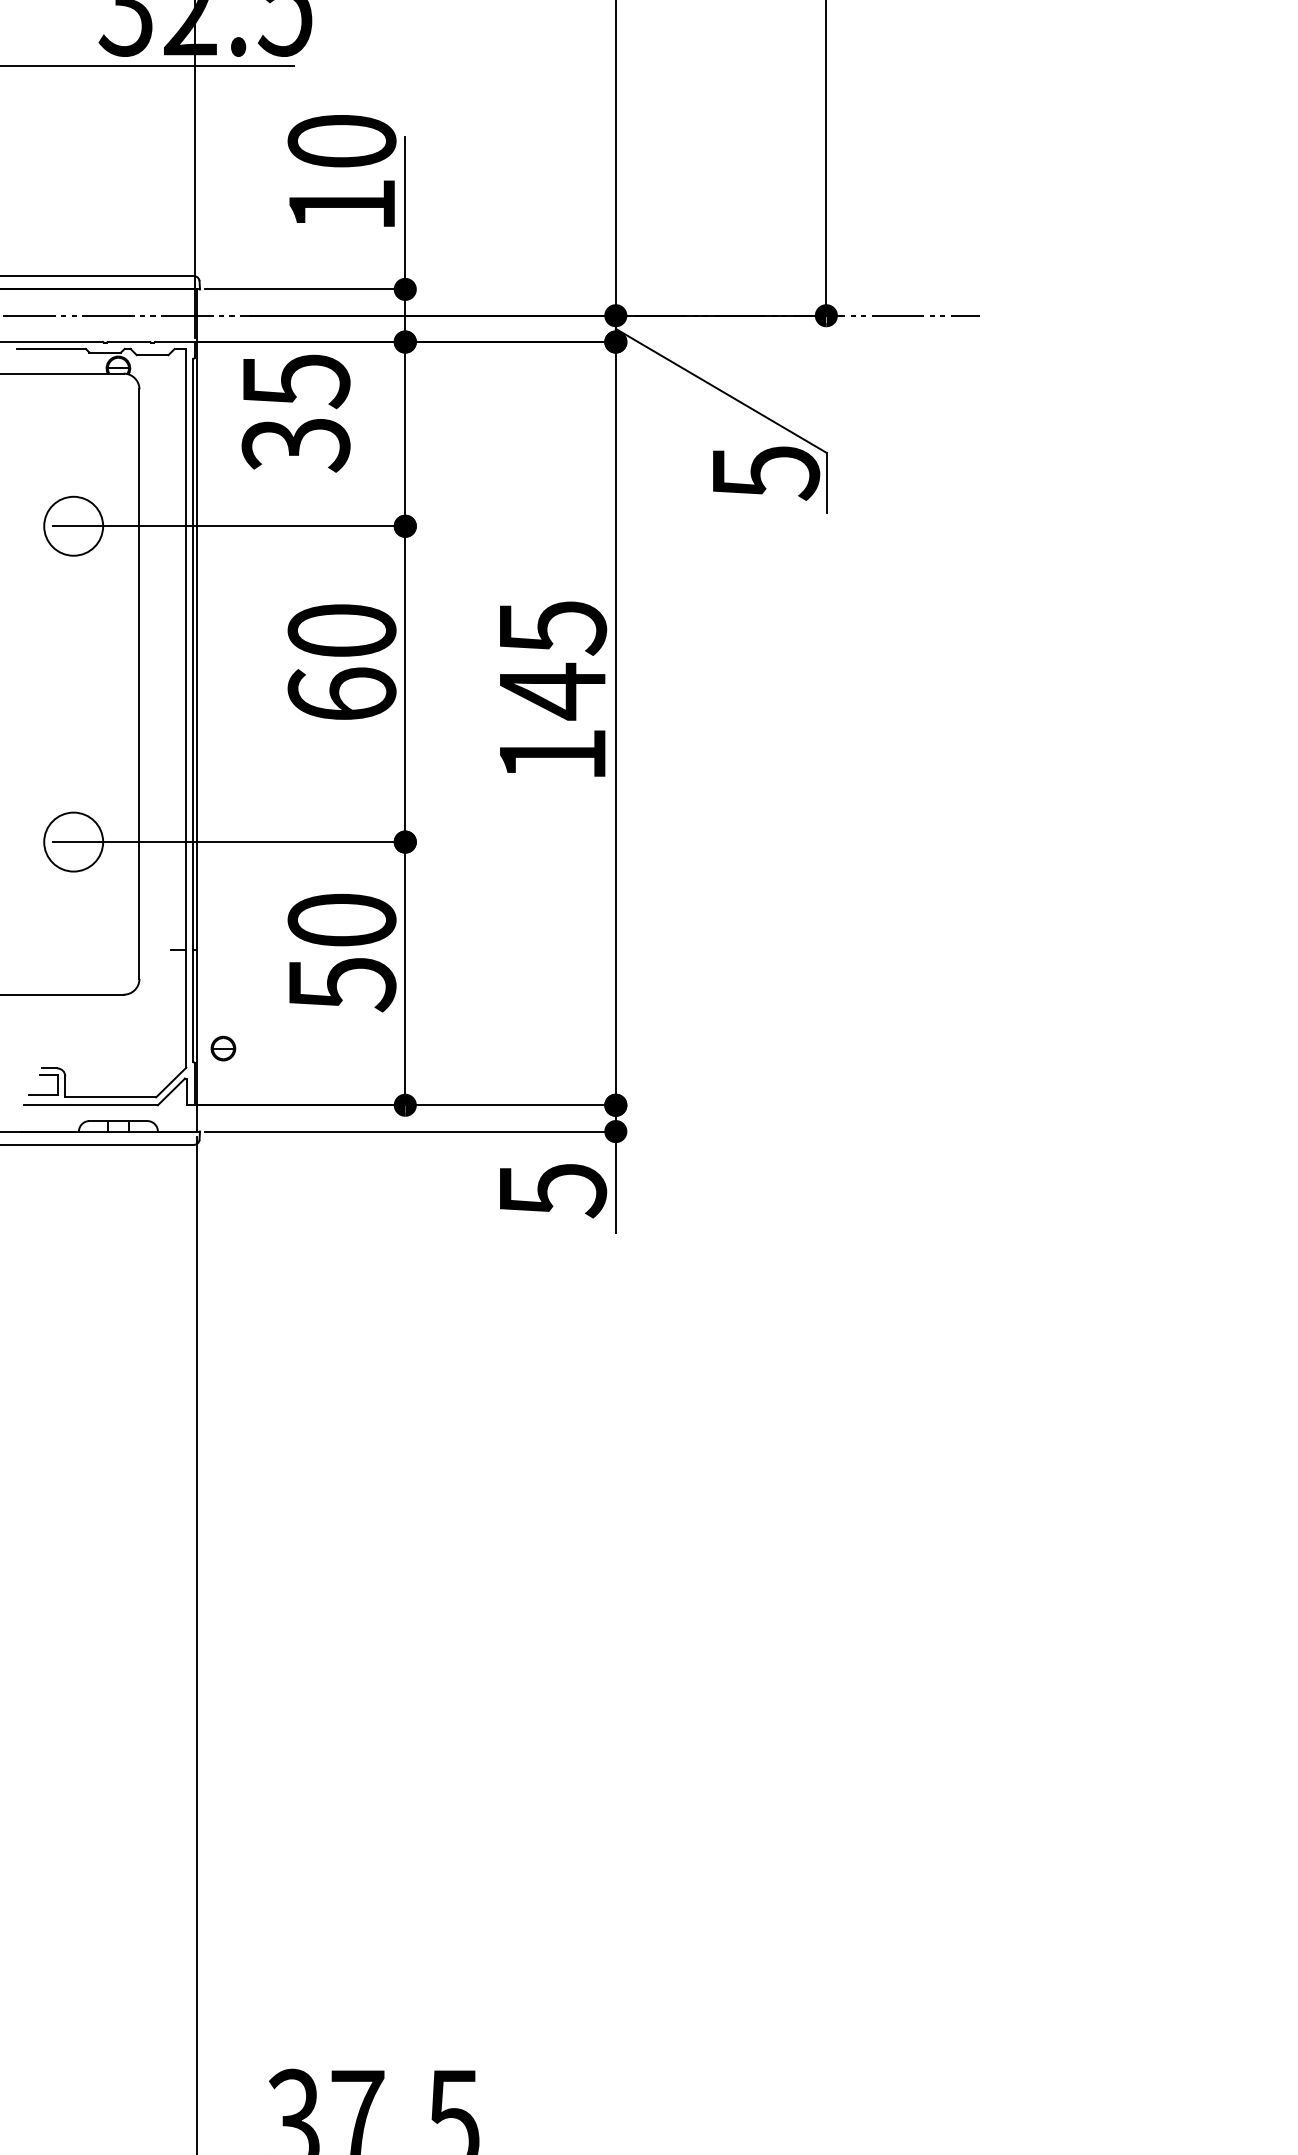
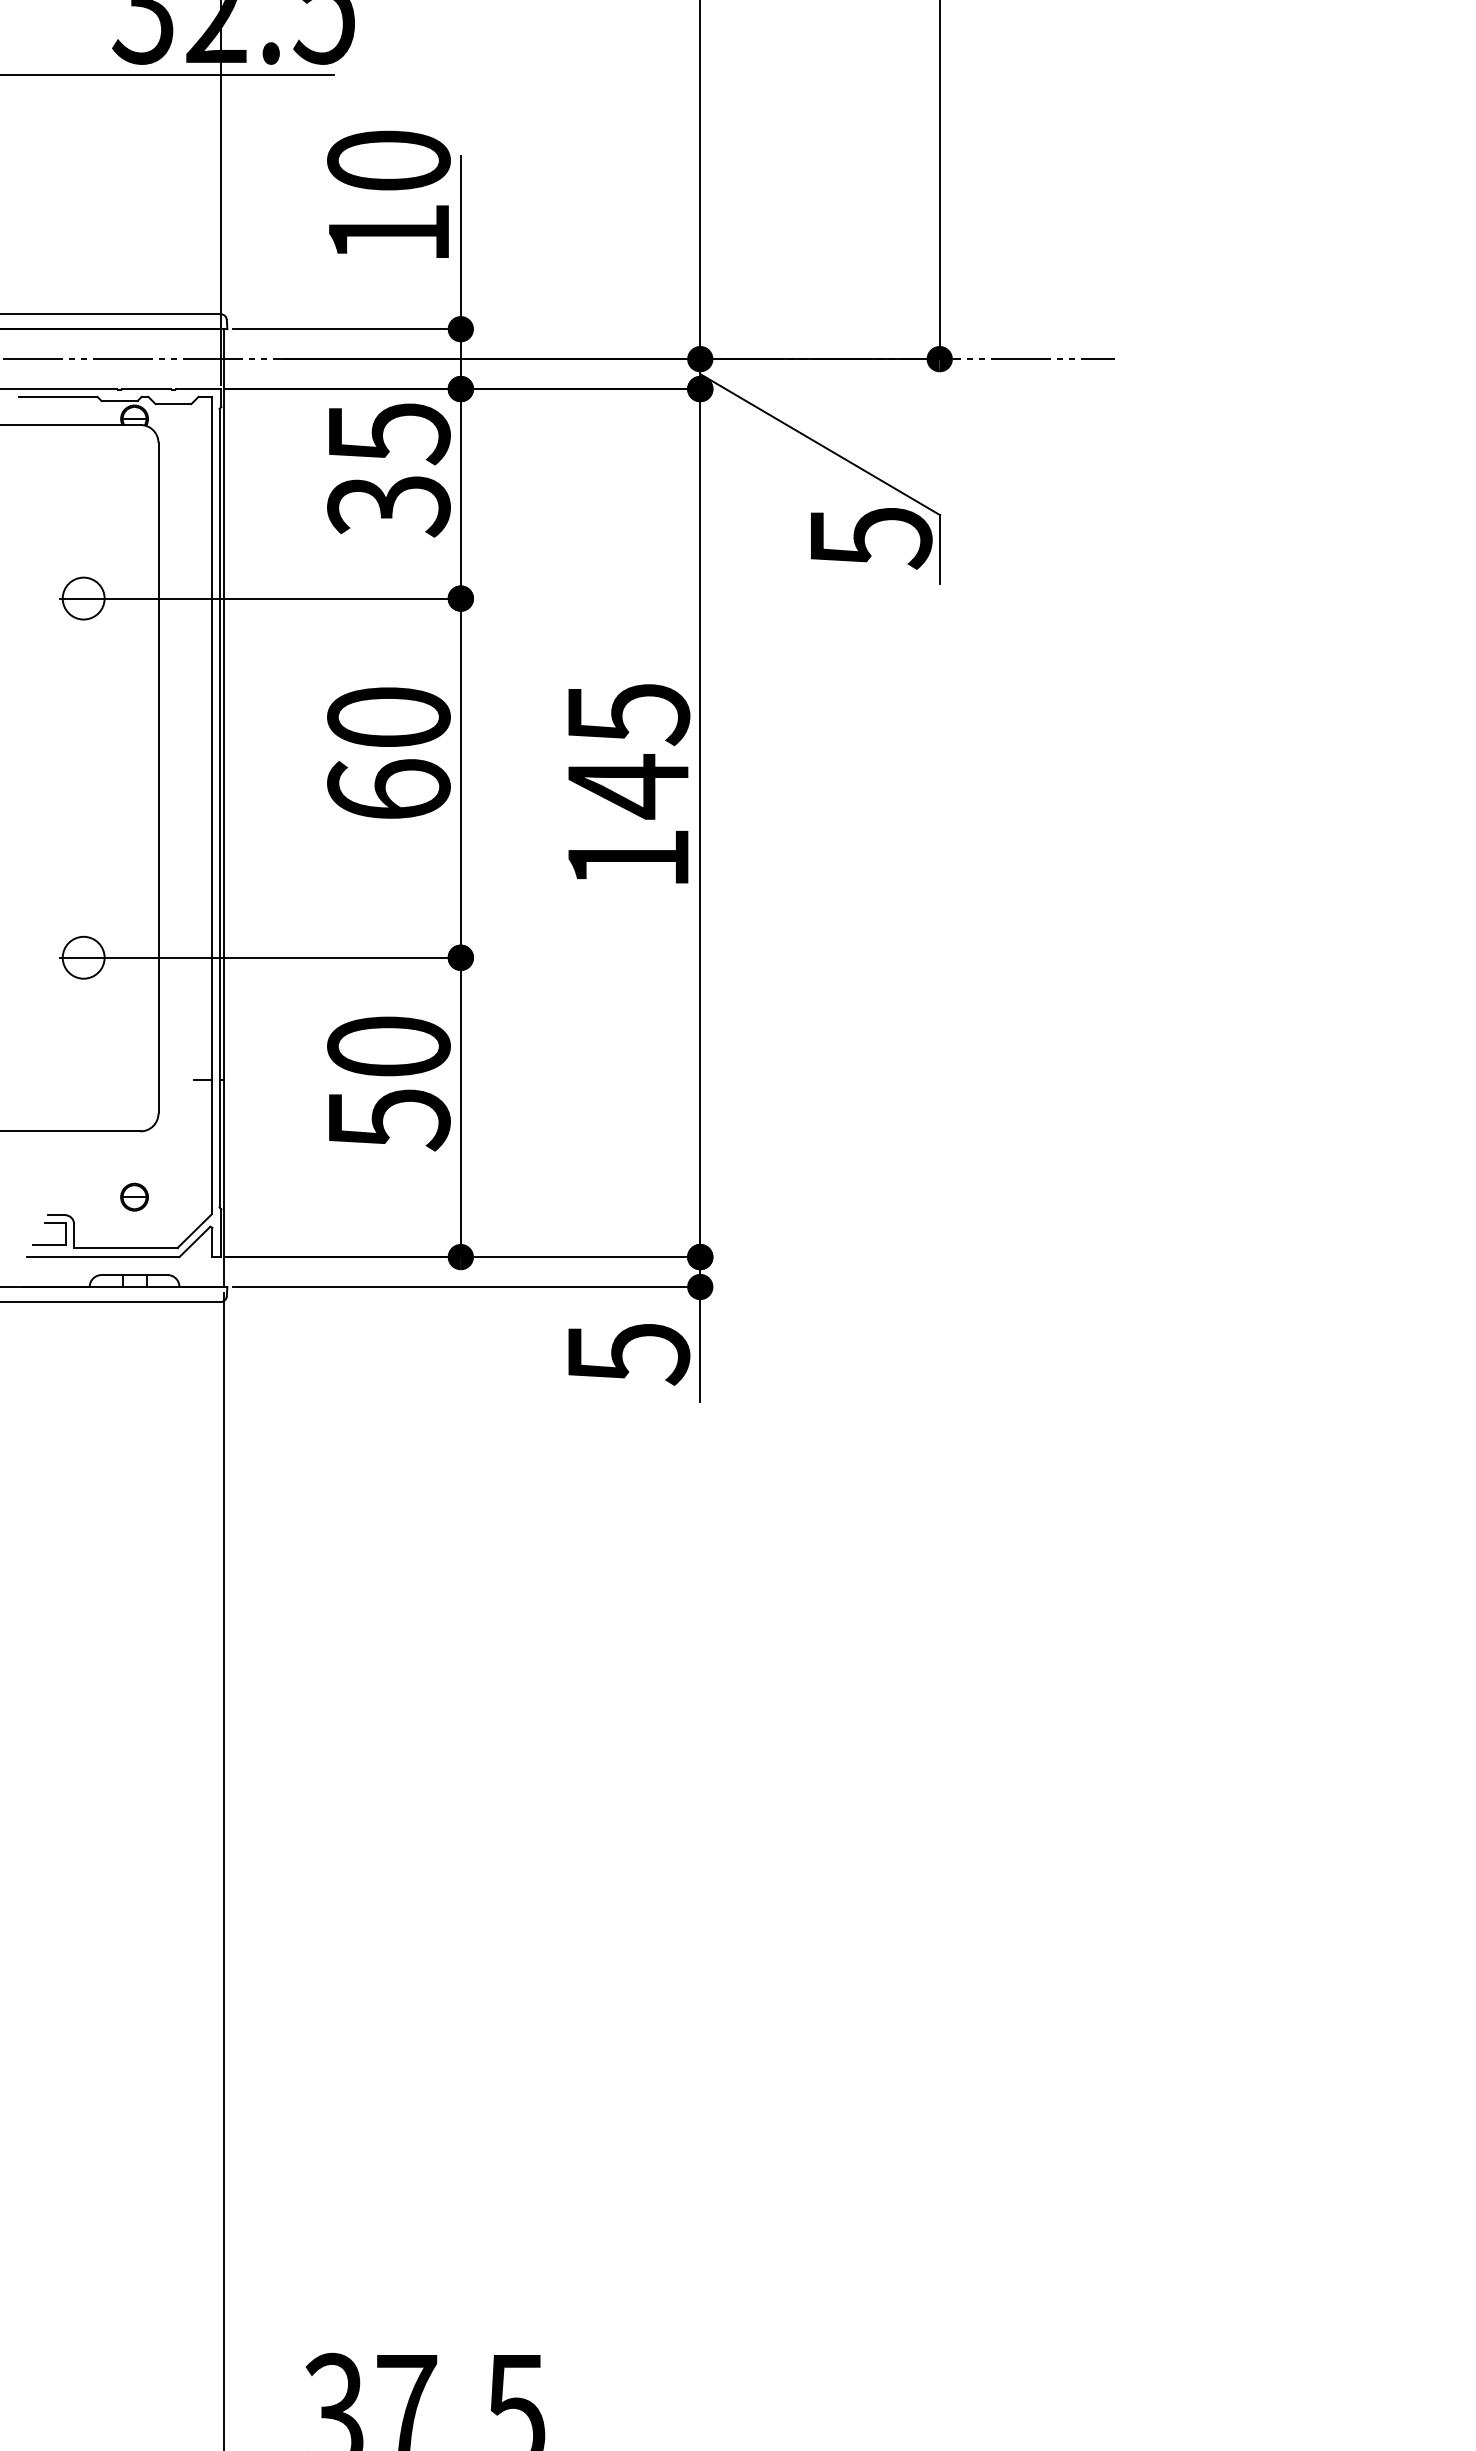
text: (295, 413) -> (388, 470), moved
circle: (73, 525) -> (83, 597), size x0.62
circle: (73, 841) -> (83, 957), size x0.62
part: (223, 1048) -> (134, 1197), moved

